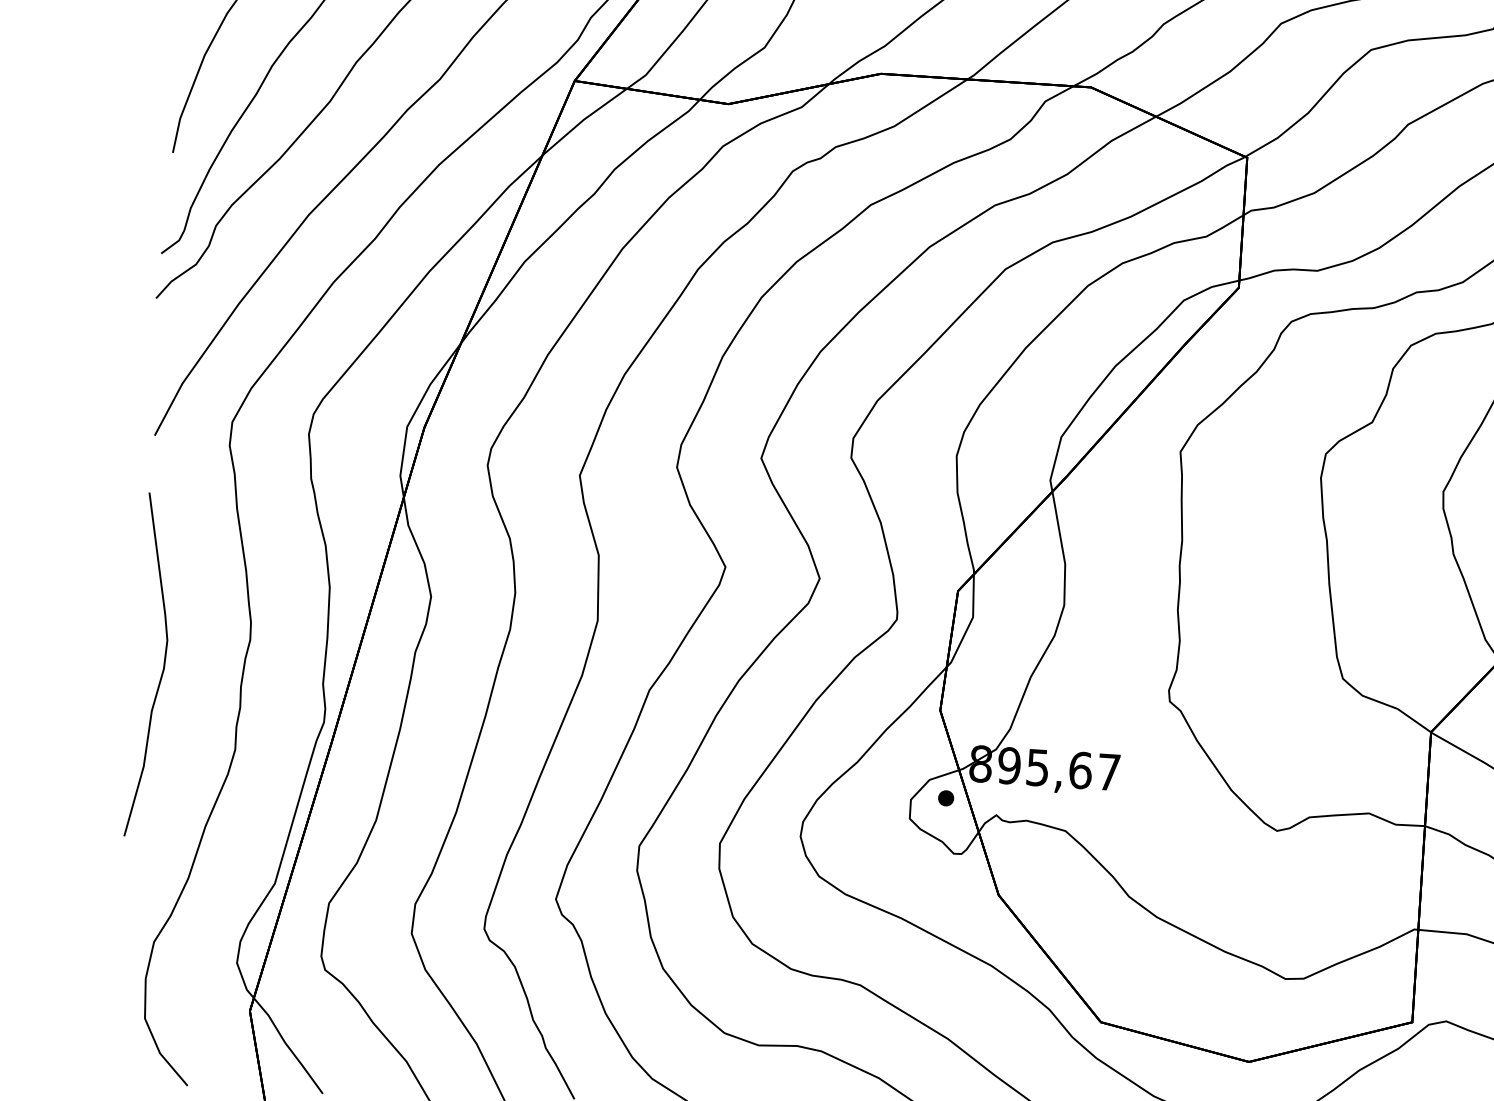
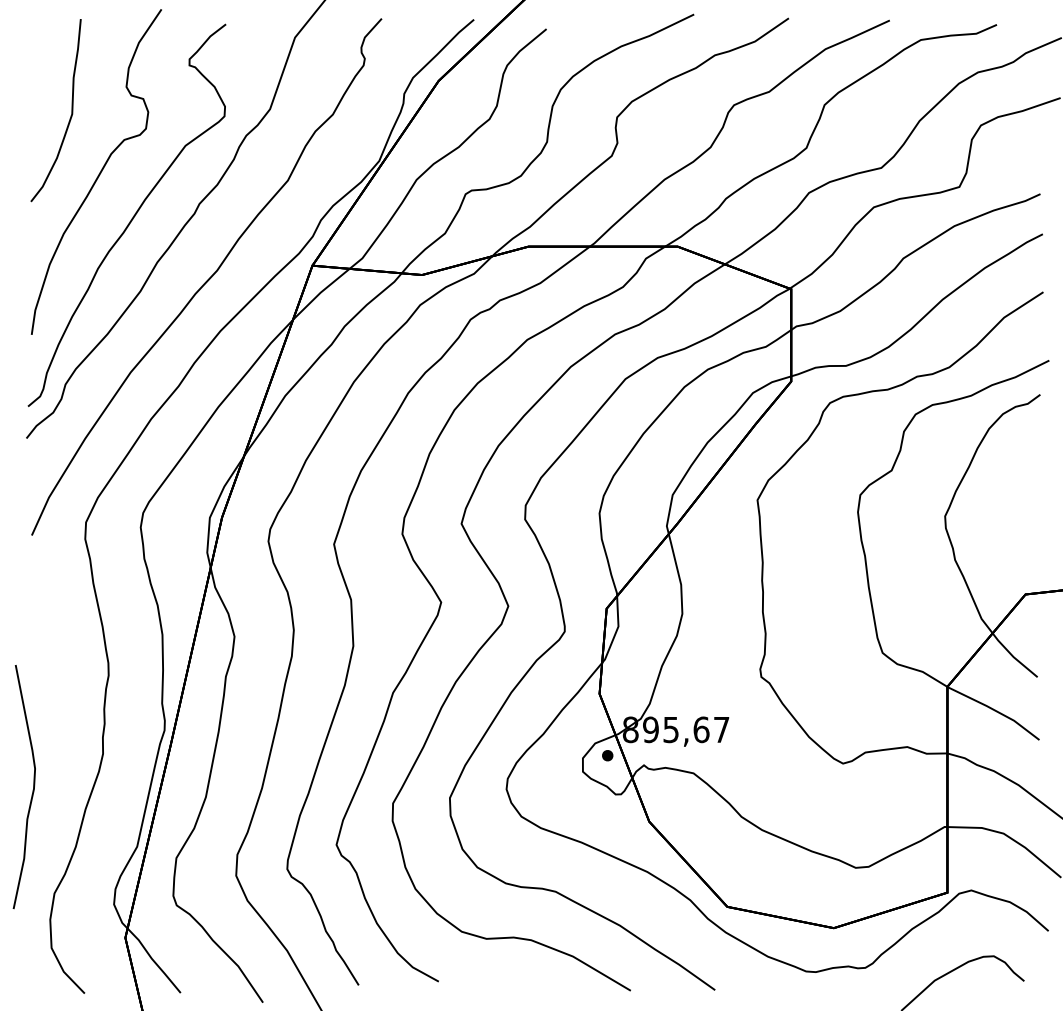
curve: (161, 670) -> (32, 790), moved

